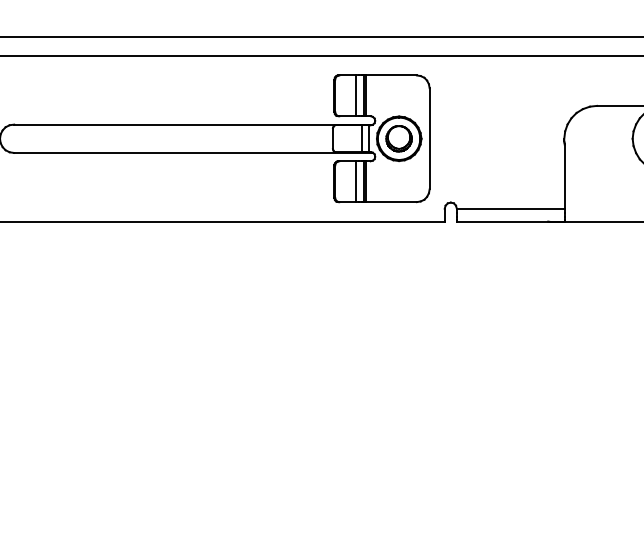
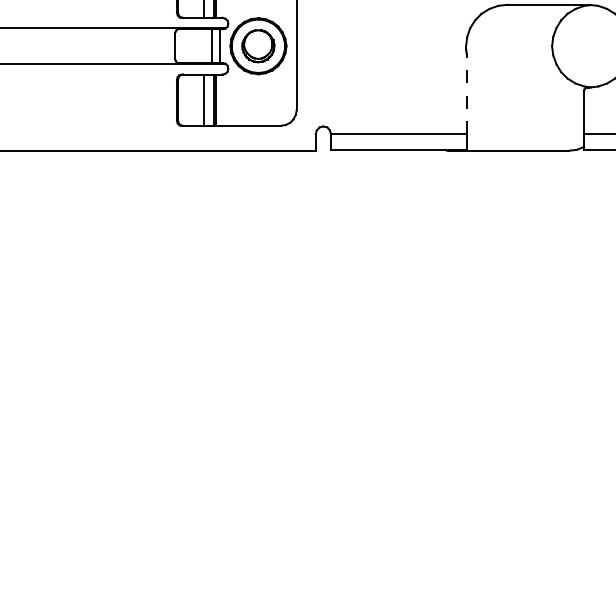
line: (564, 176) -> (466, 93), solid -> dashed

